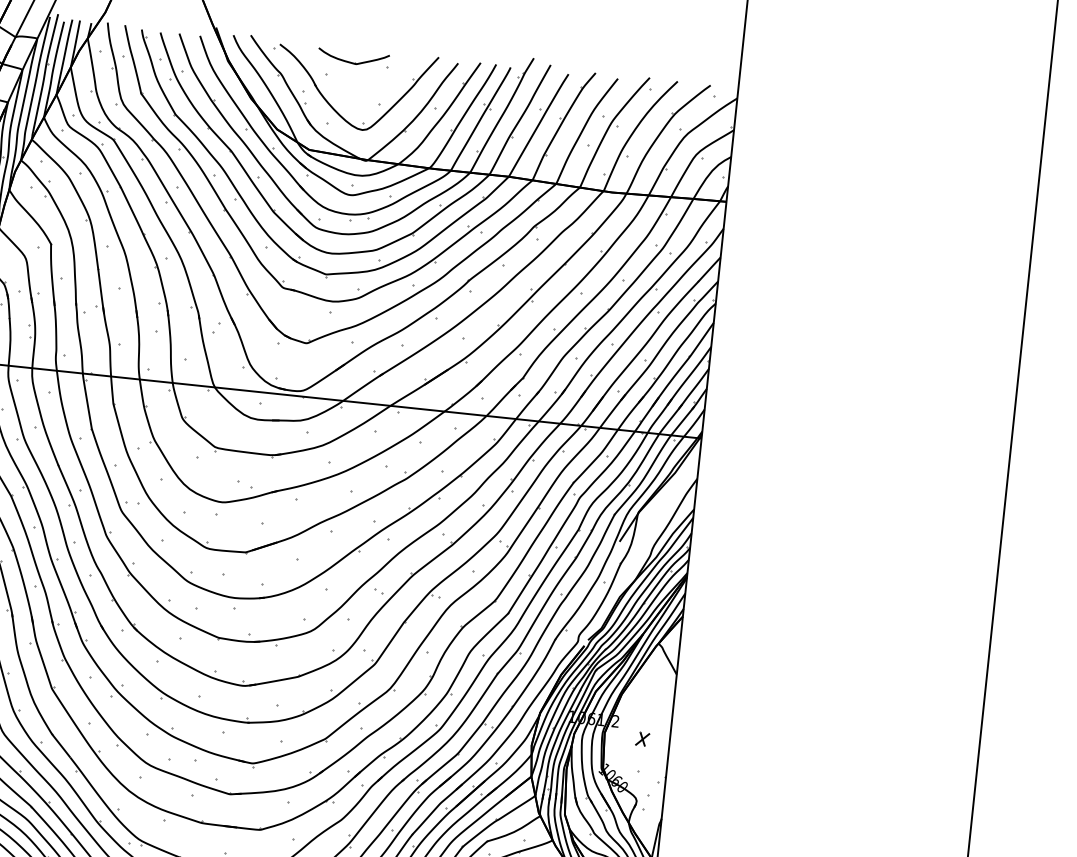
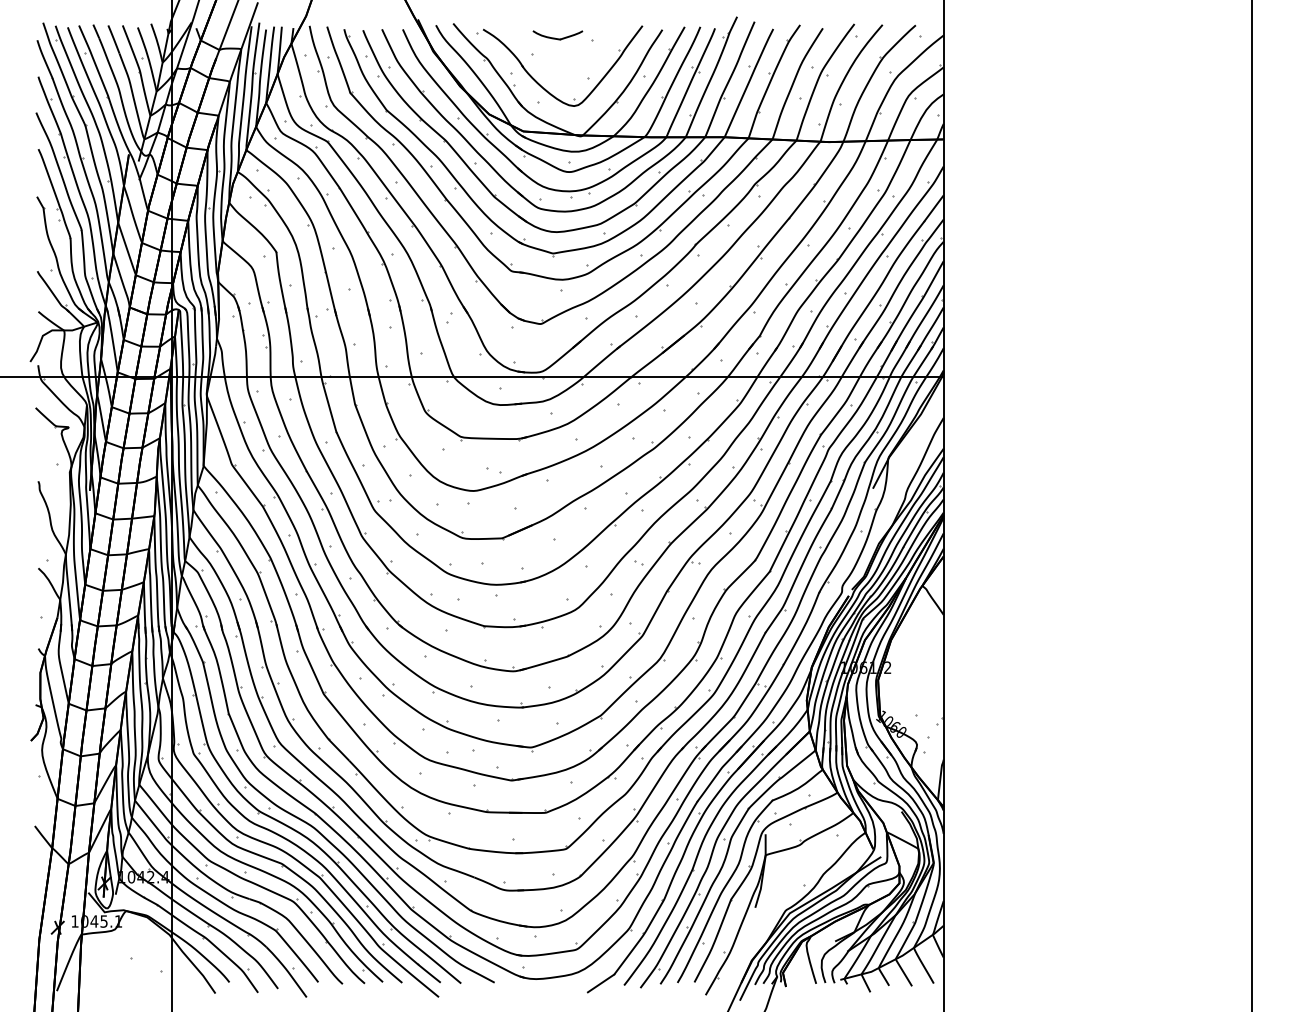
part: (353, 58) -> (557, 35), size x0.7
part: (642, 739) -> (916, 682), removed

